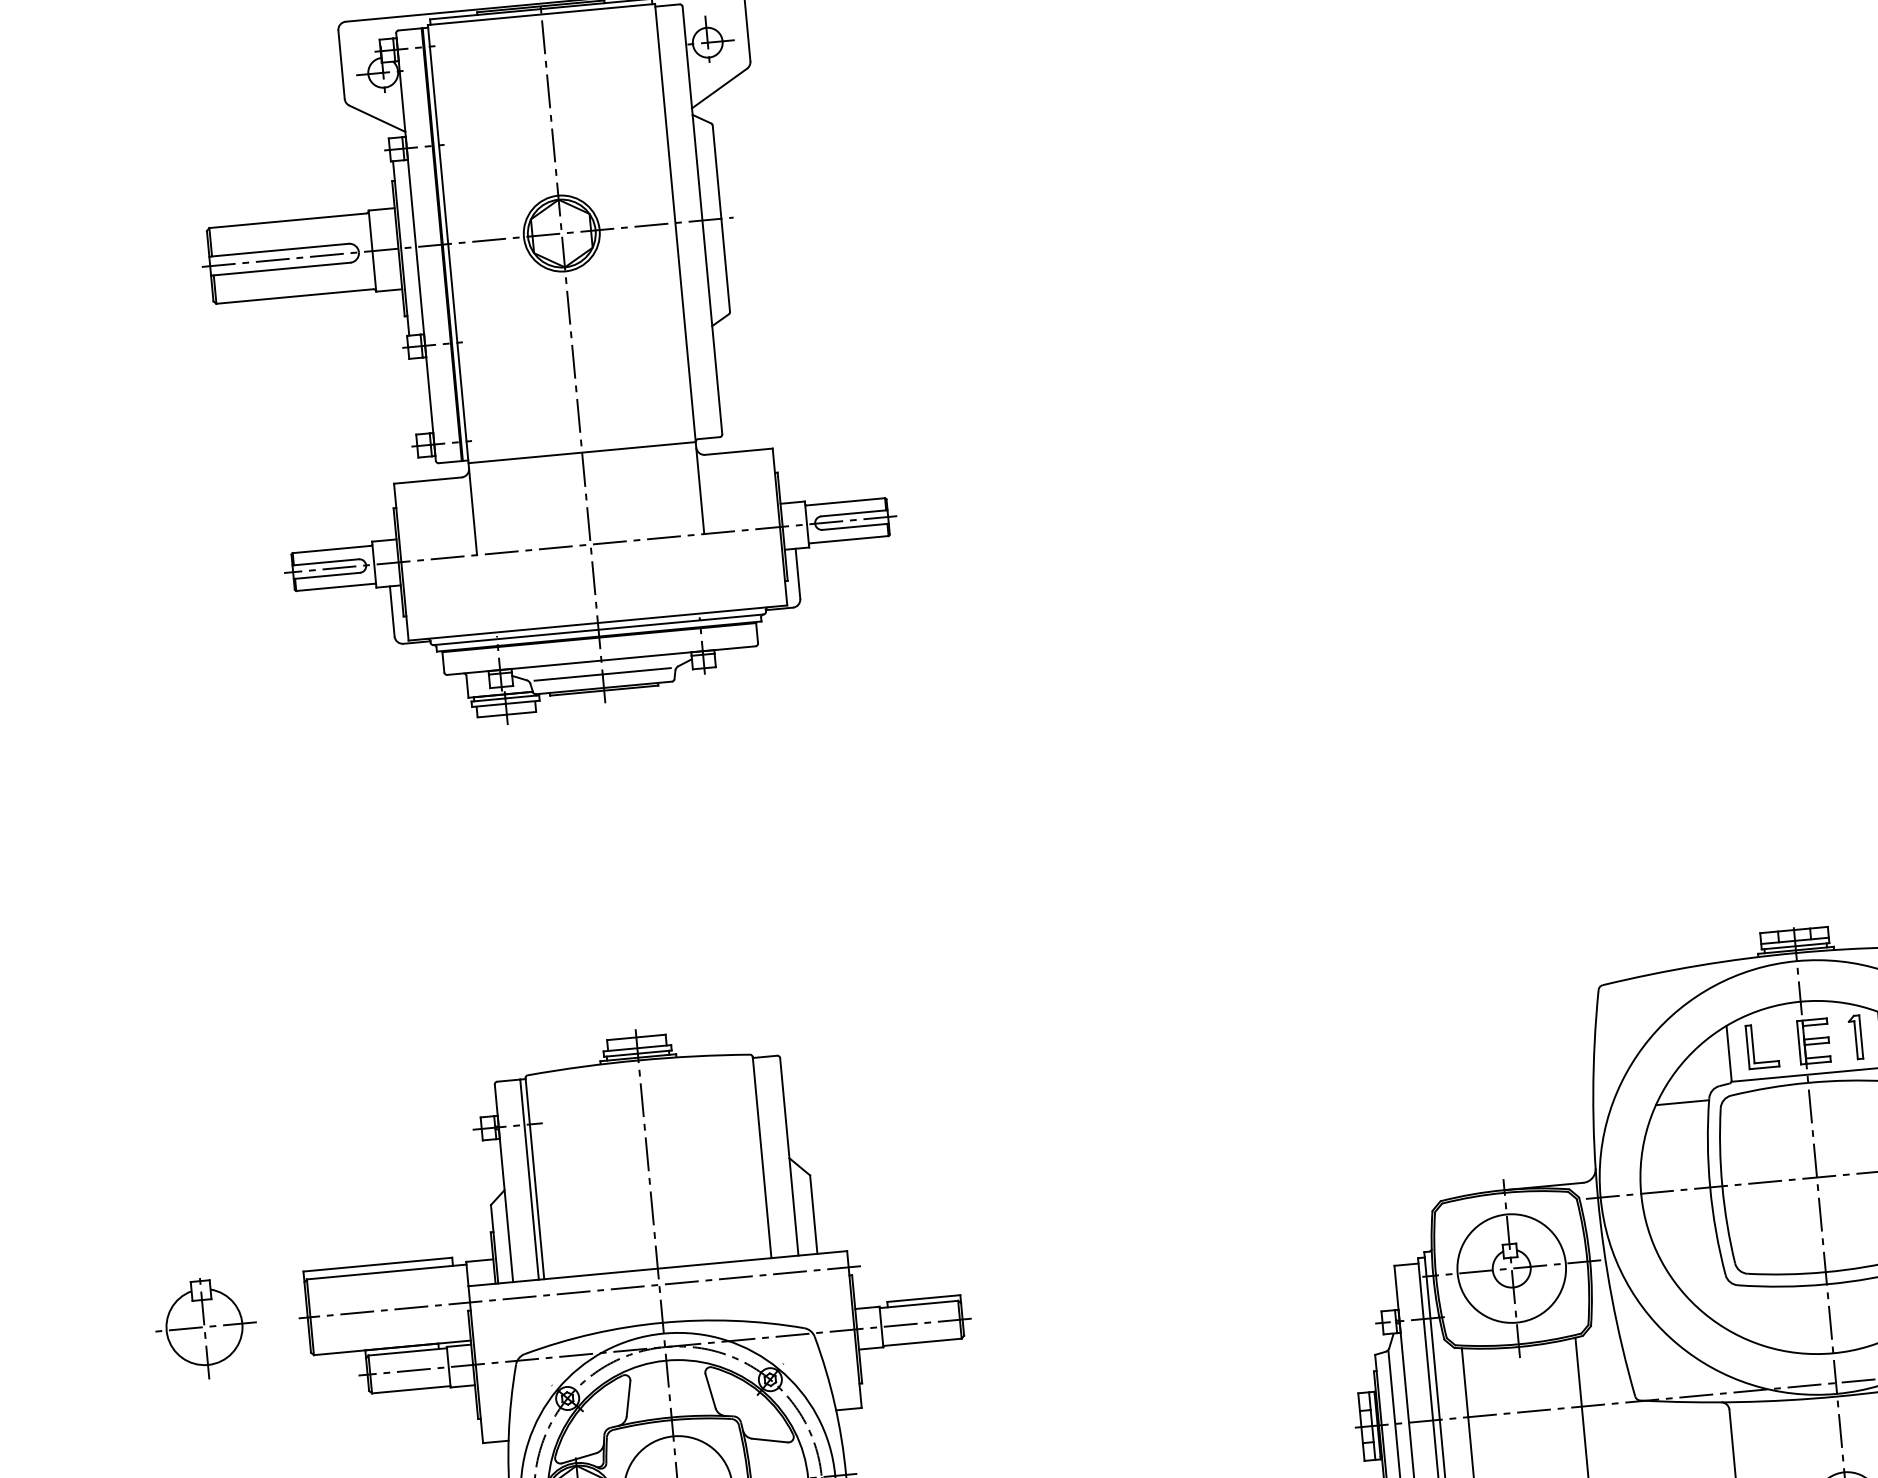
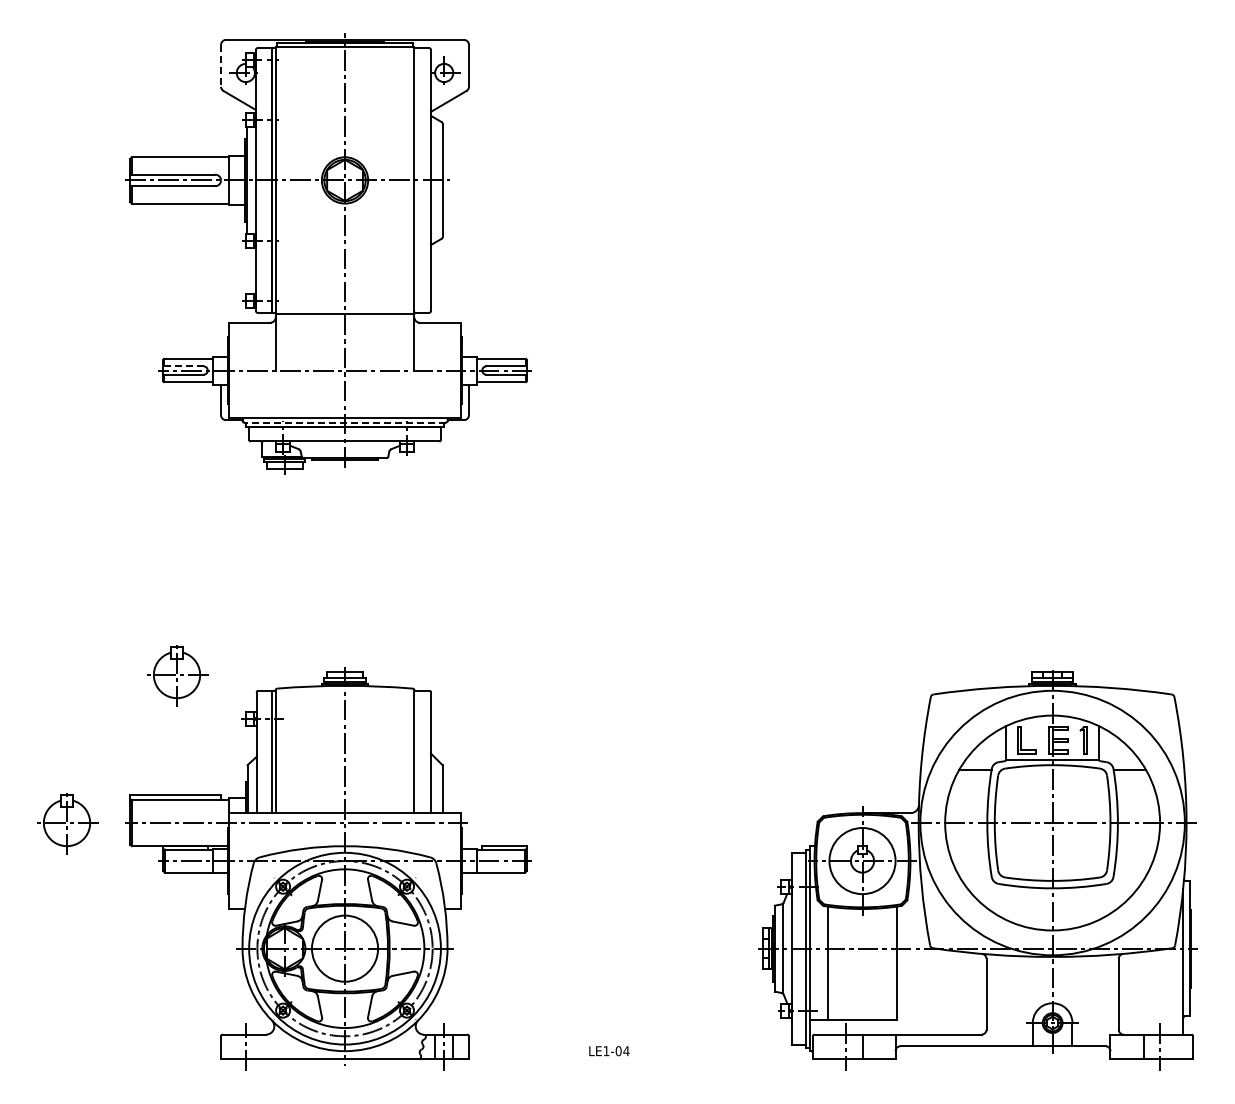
line: (342, 64) -> (221, 65), solid -> dashed
line: (324, 562) -> (182, 366), solid -> dashed
line: (599, 629) -> (345, 422), solid -> dashed
line: (601, 673) -> (344, 449), removed
part: (362, 1068) -> (177, 675), added

